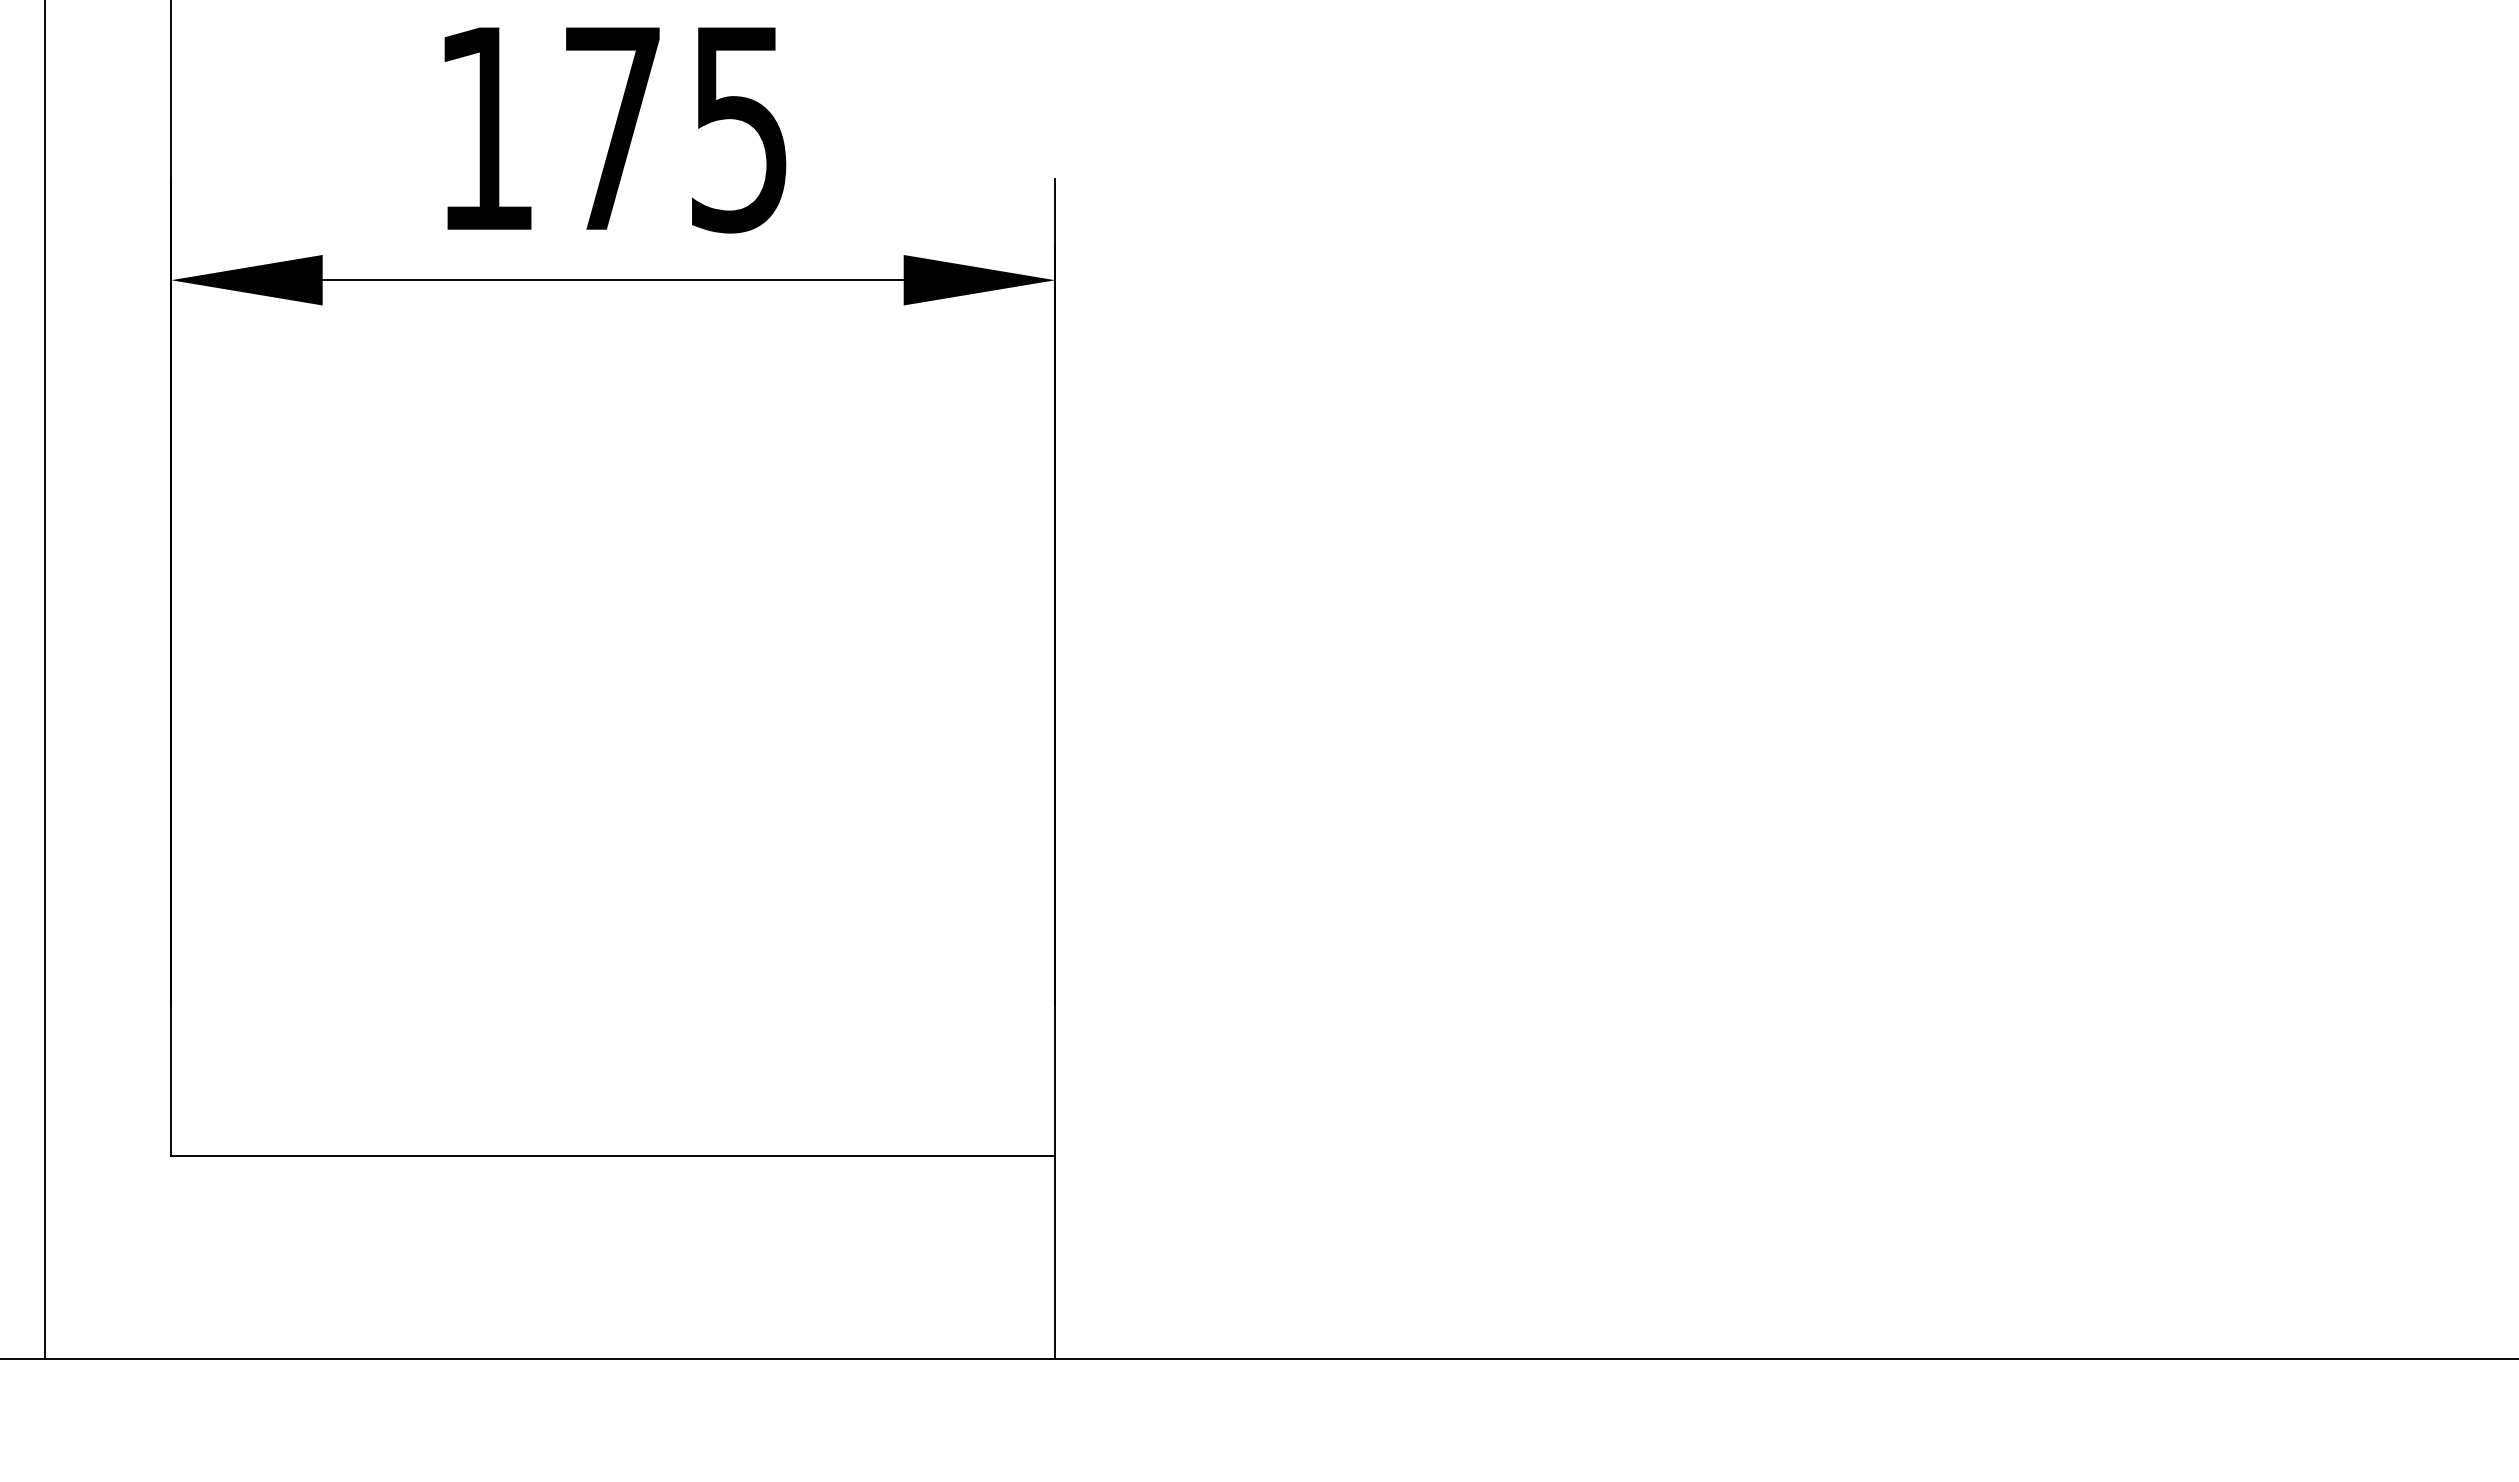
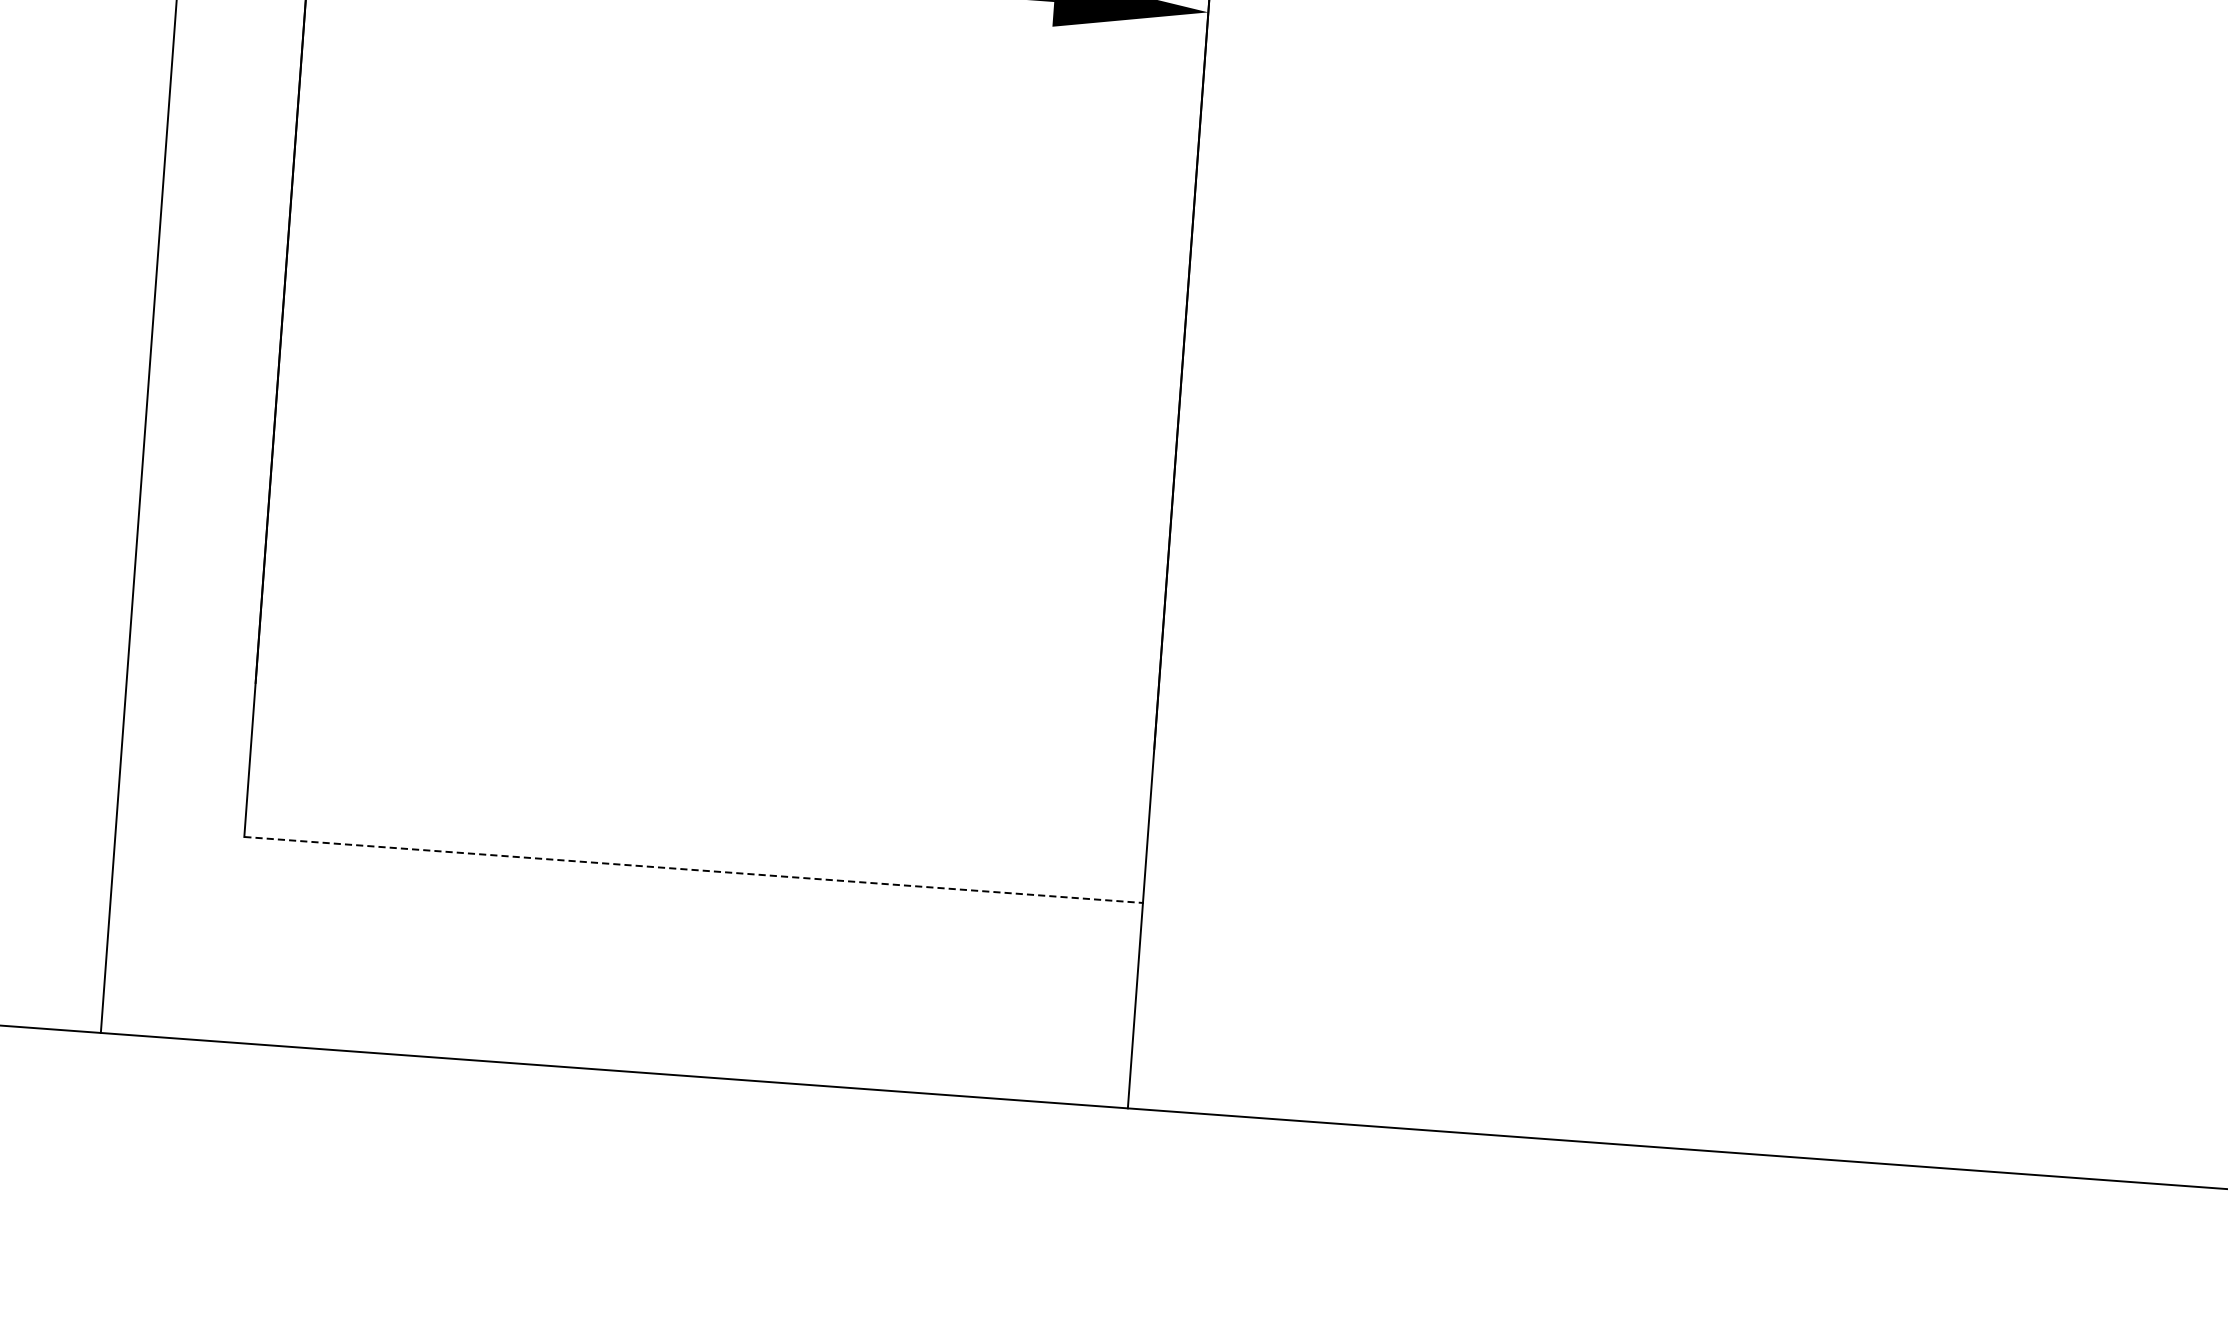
line: (613, 1156) -> (693, 870), solid -> dashed

